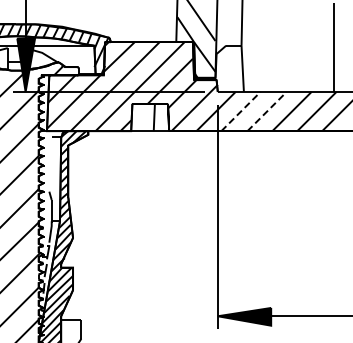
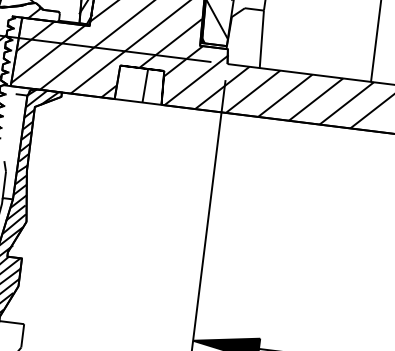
line: (240, 111) -> (252, 91), dashed -> solid
line: (267, 111) -> (285, 95), dashed -> solid

